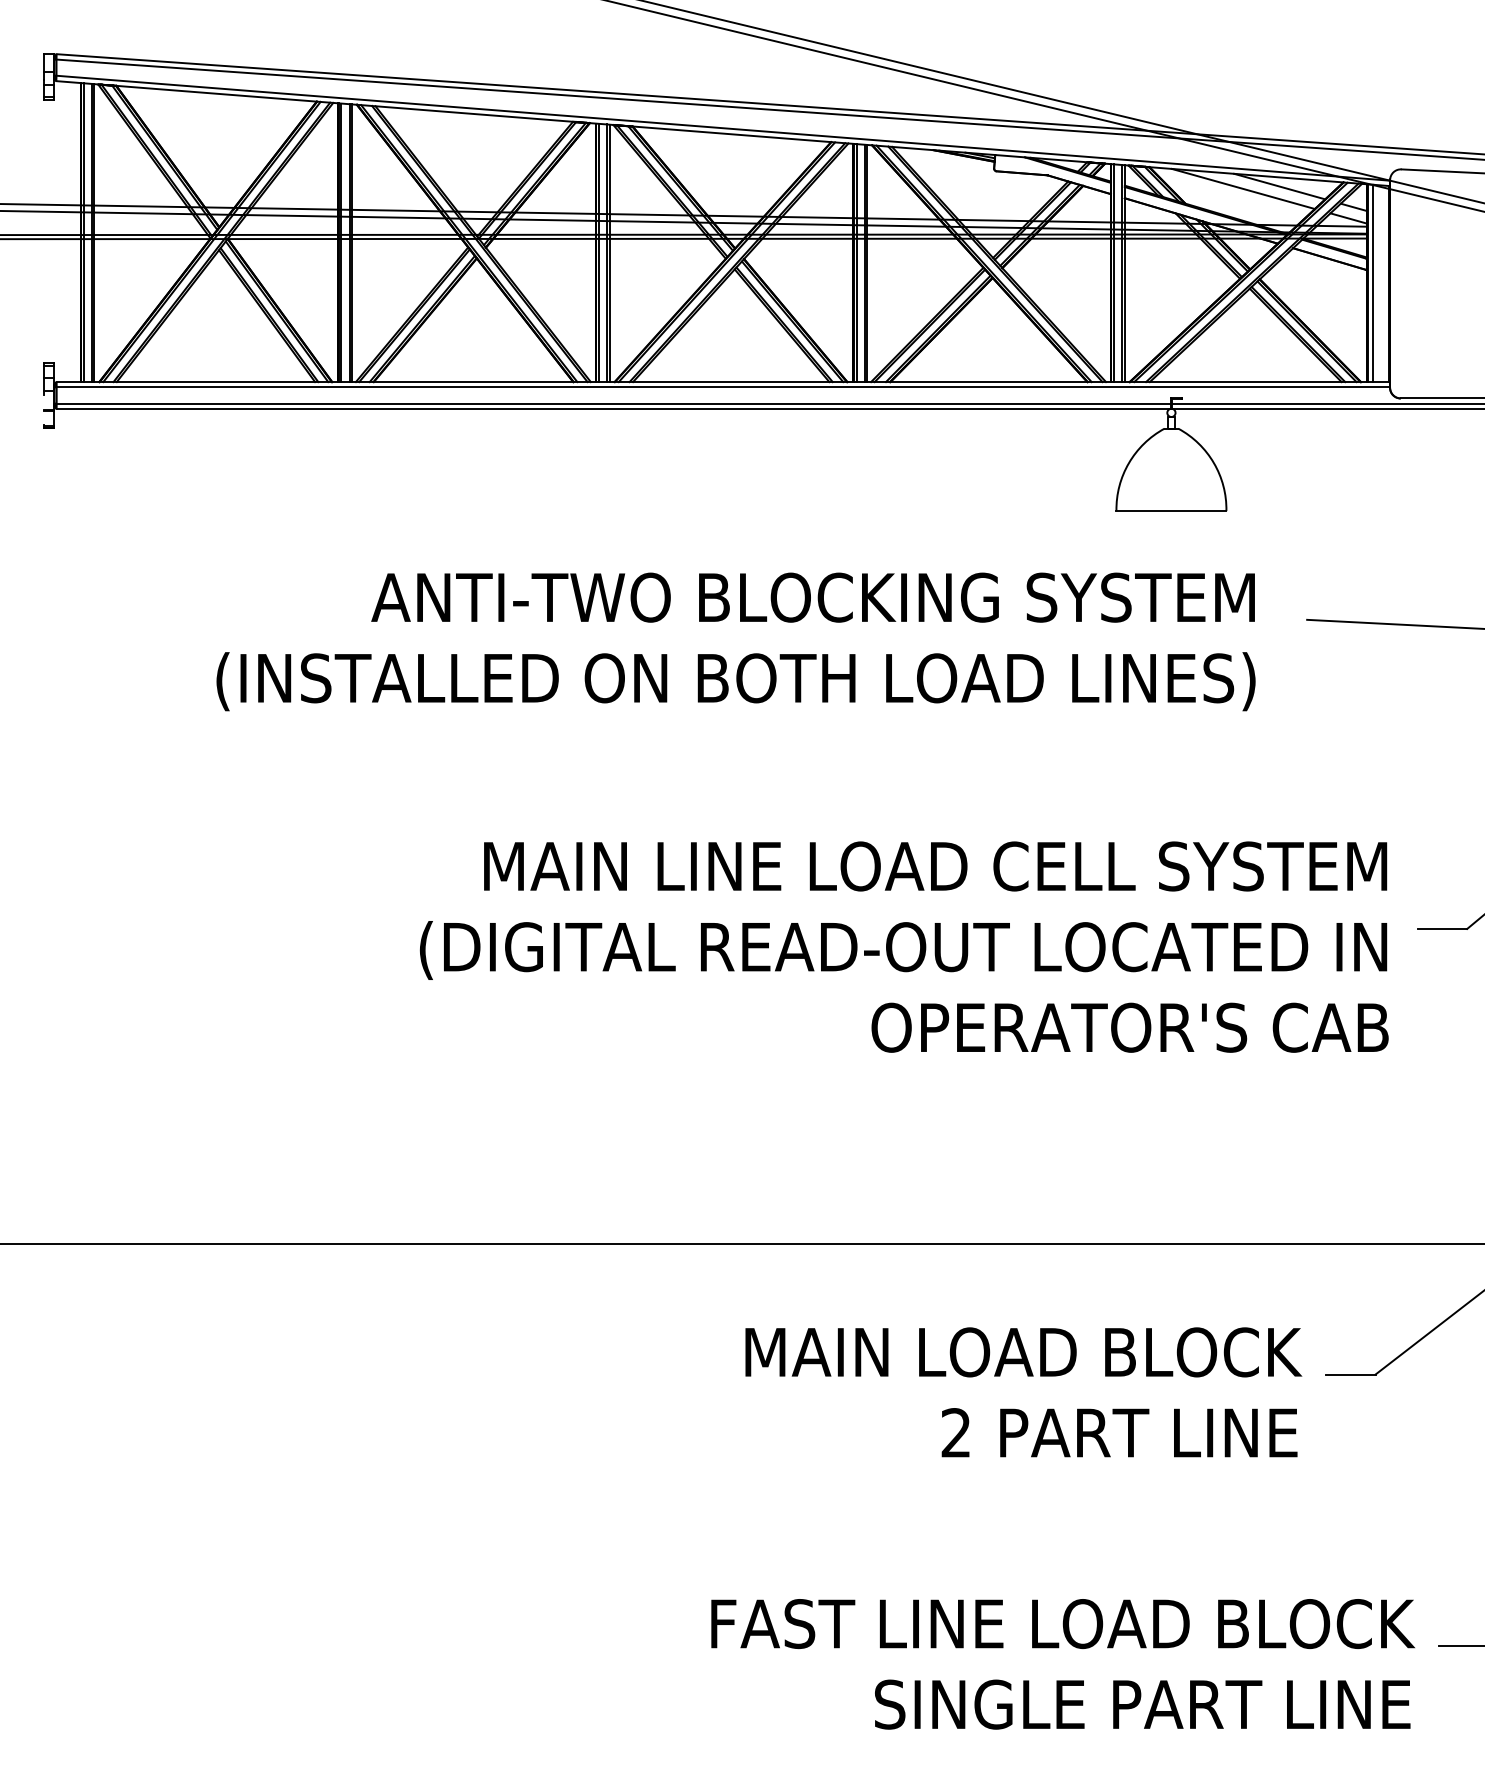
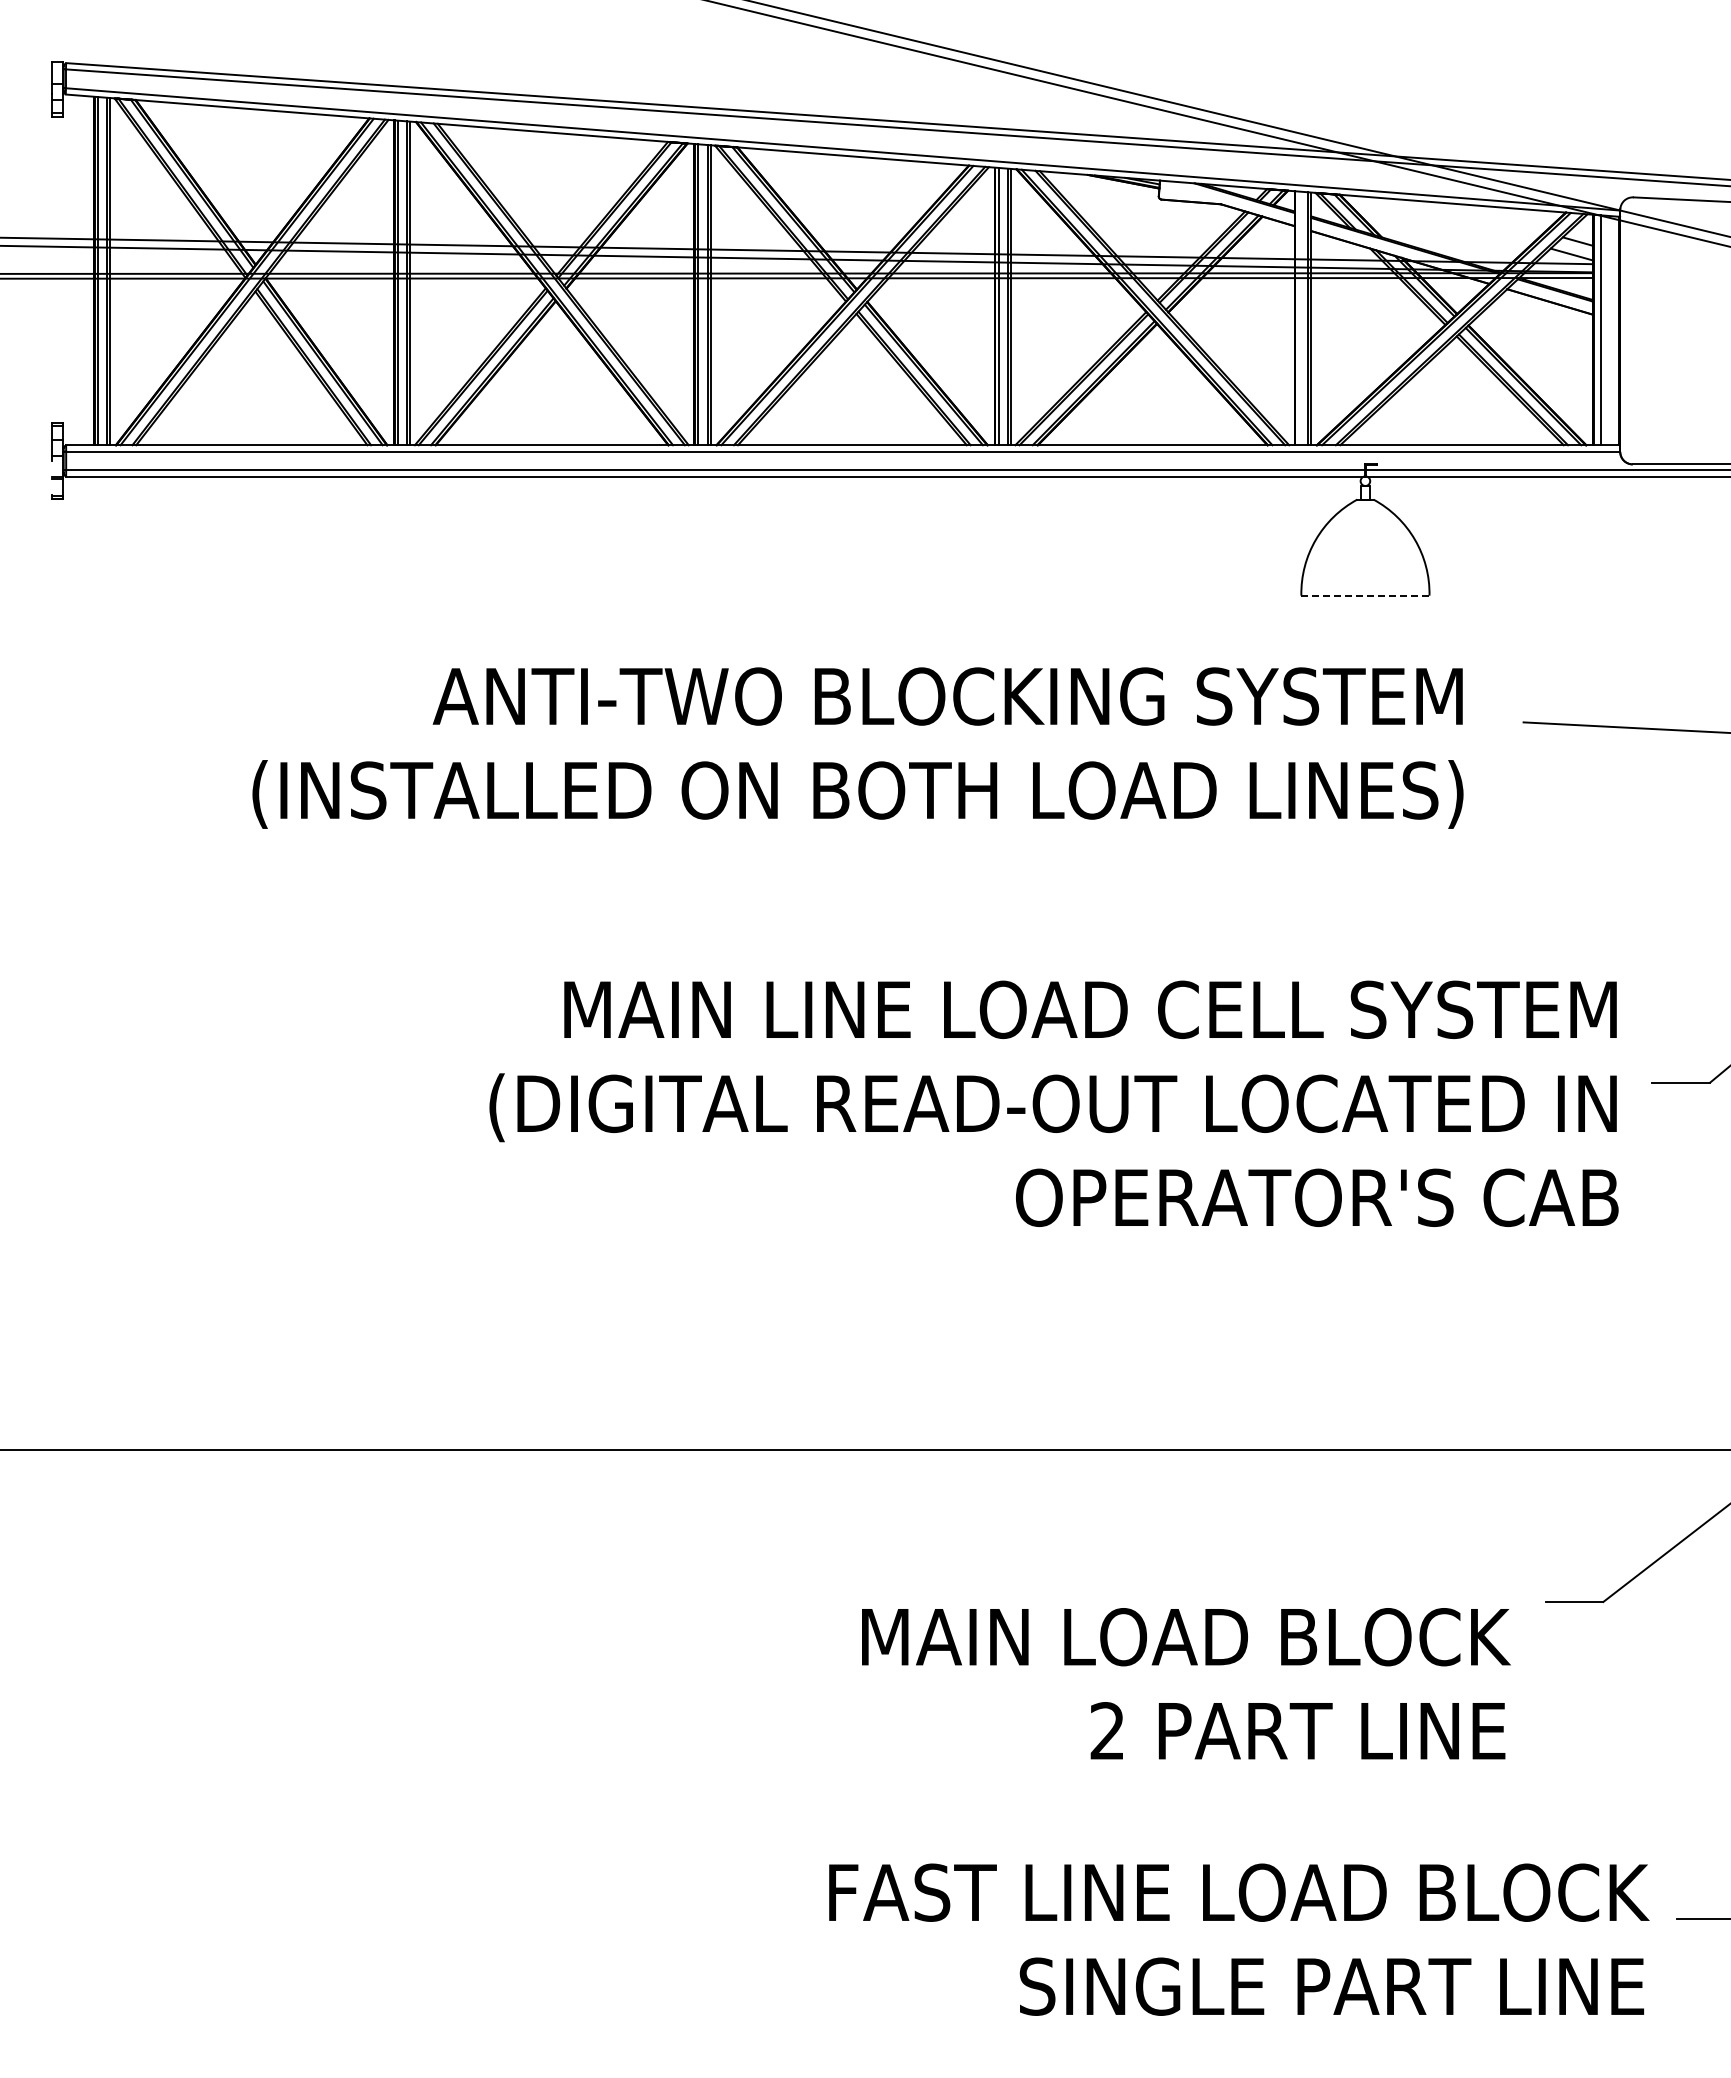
line: (1279, 186) -> (1491, 217), removed
line: (1242, 188) -> (1448, 219), removed
line: (1114, 273) -> (1298, 318), removed
line: (1171, 510) -> (1365, 595), solid -> dashed
text: (1023, 1392) -> (1186, 1683), moved

